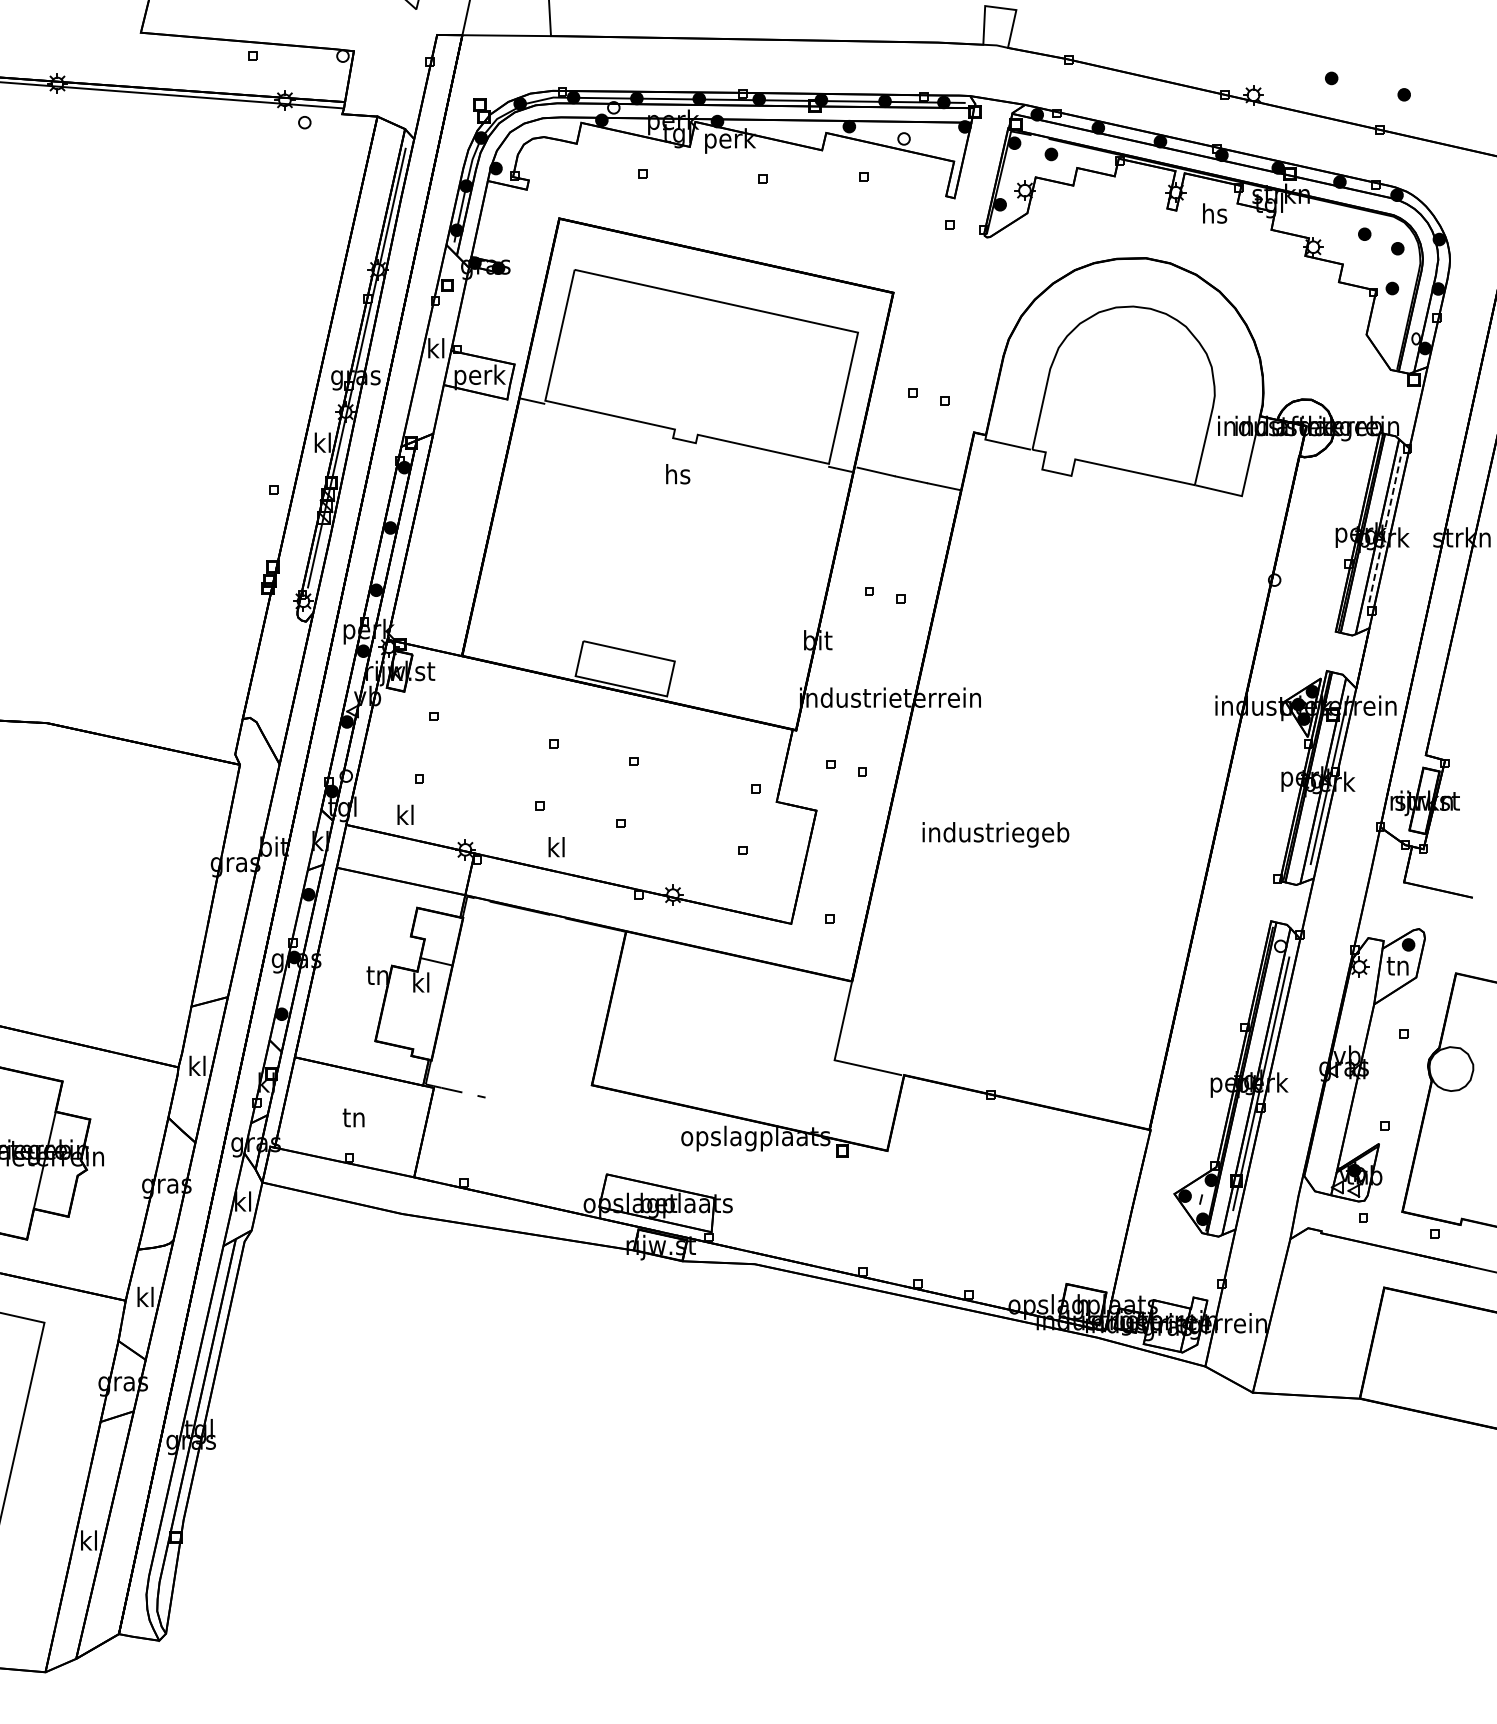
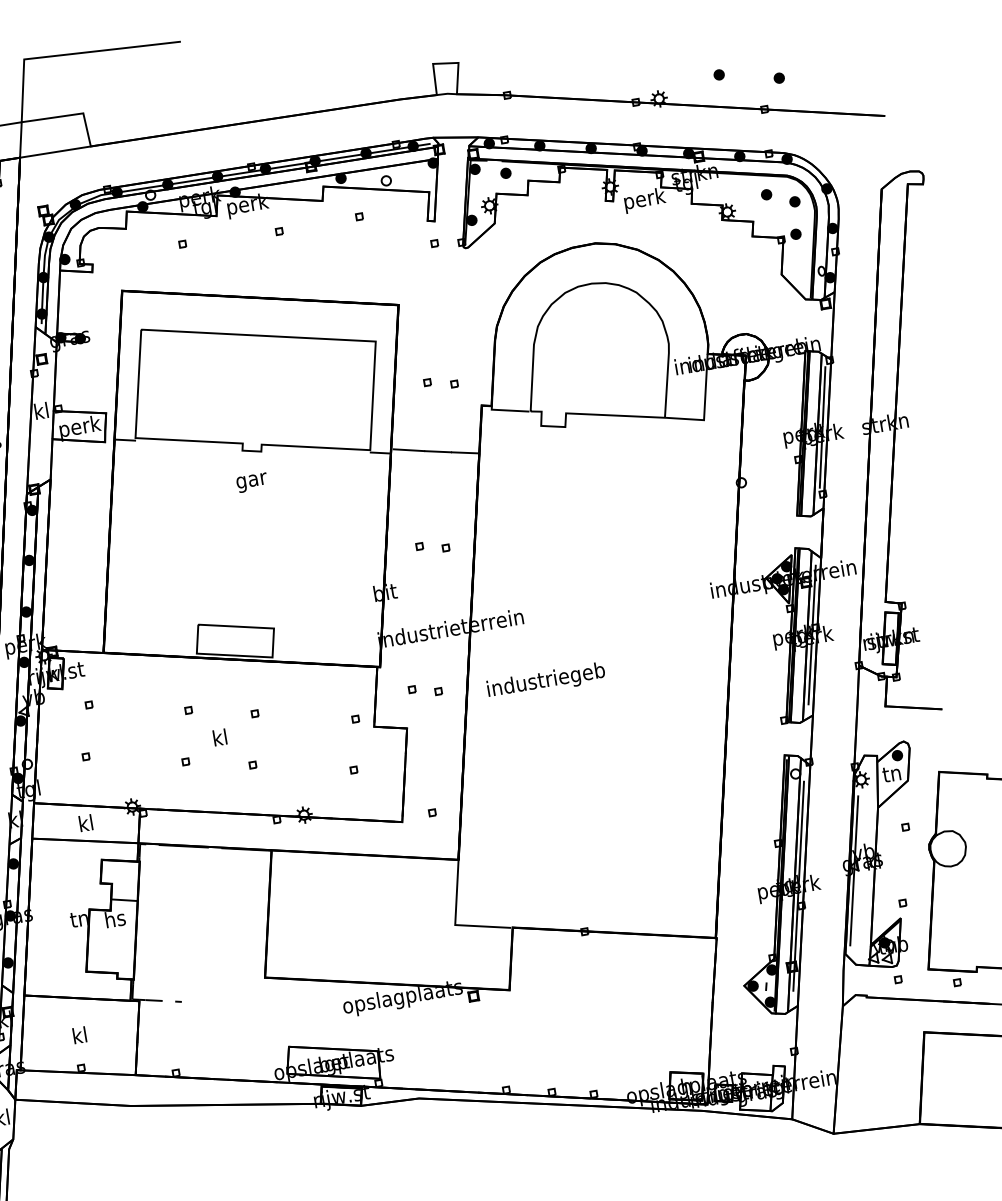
text: (1215, 215) -> (645, 199), hs -> perk
text: (678, 476) -> (251, 480), hs -> gar
line: (1385, 529) -> (822, 427), dashed -> solid
text: (405, 814) -> (85, 822), moved
text: (995, 834) -> (545, 681), moved
text: (556, 847) -> (220, 737), moved
text: (421, 982) -> (115, 918), kl -> hs
line: (1331, 1076) -> (853, 870), added
text: (353, 1117) -> (79, 1035), tn -> kl

